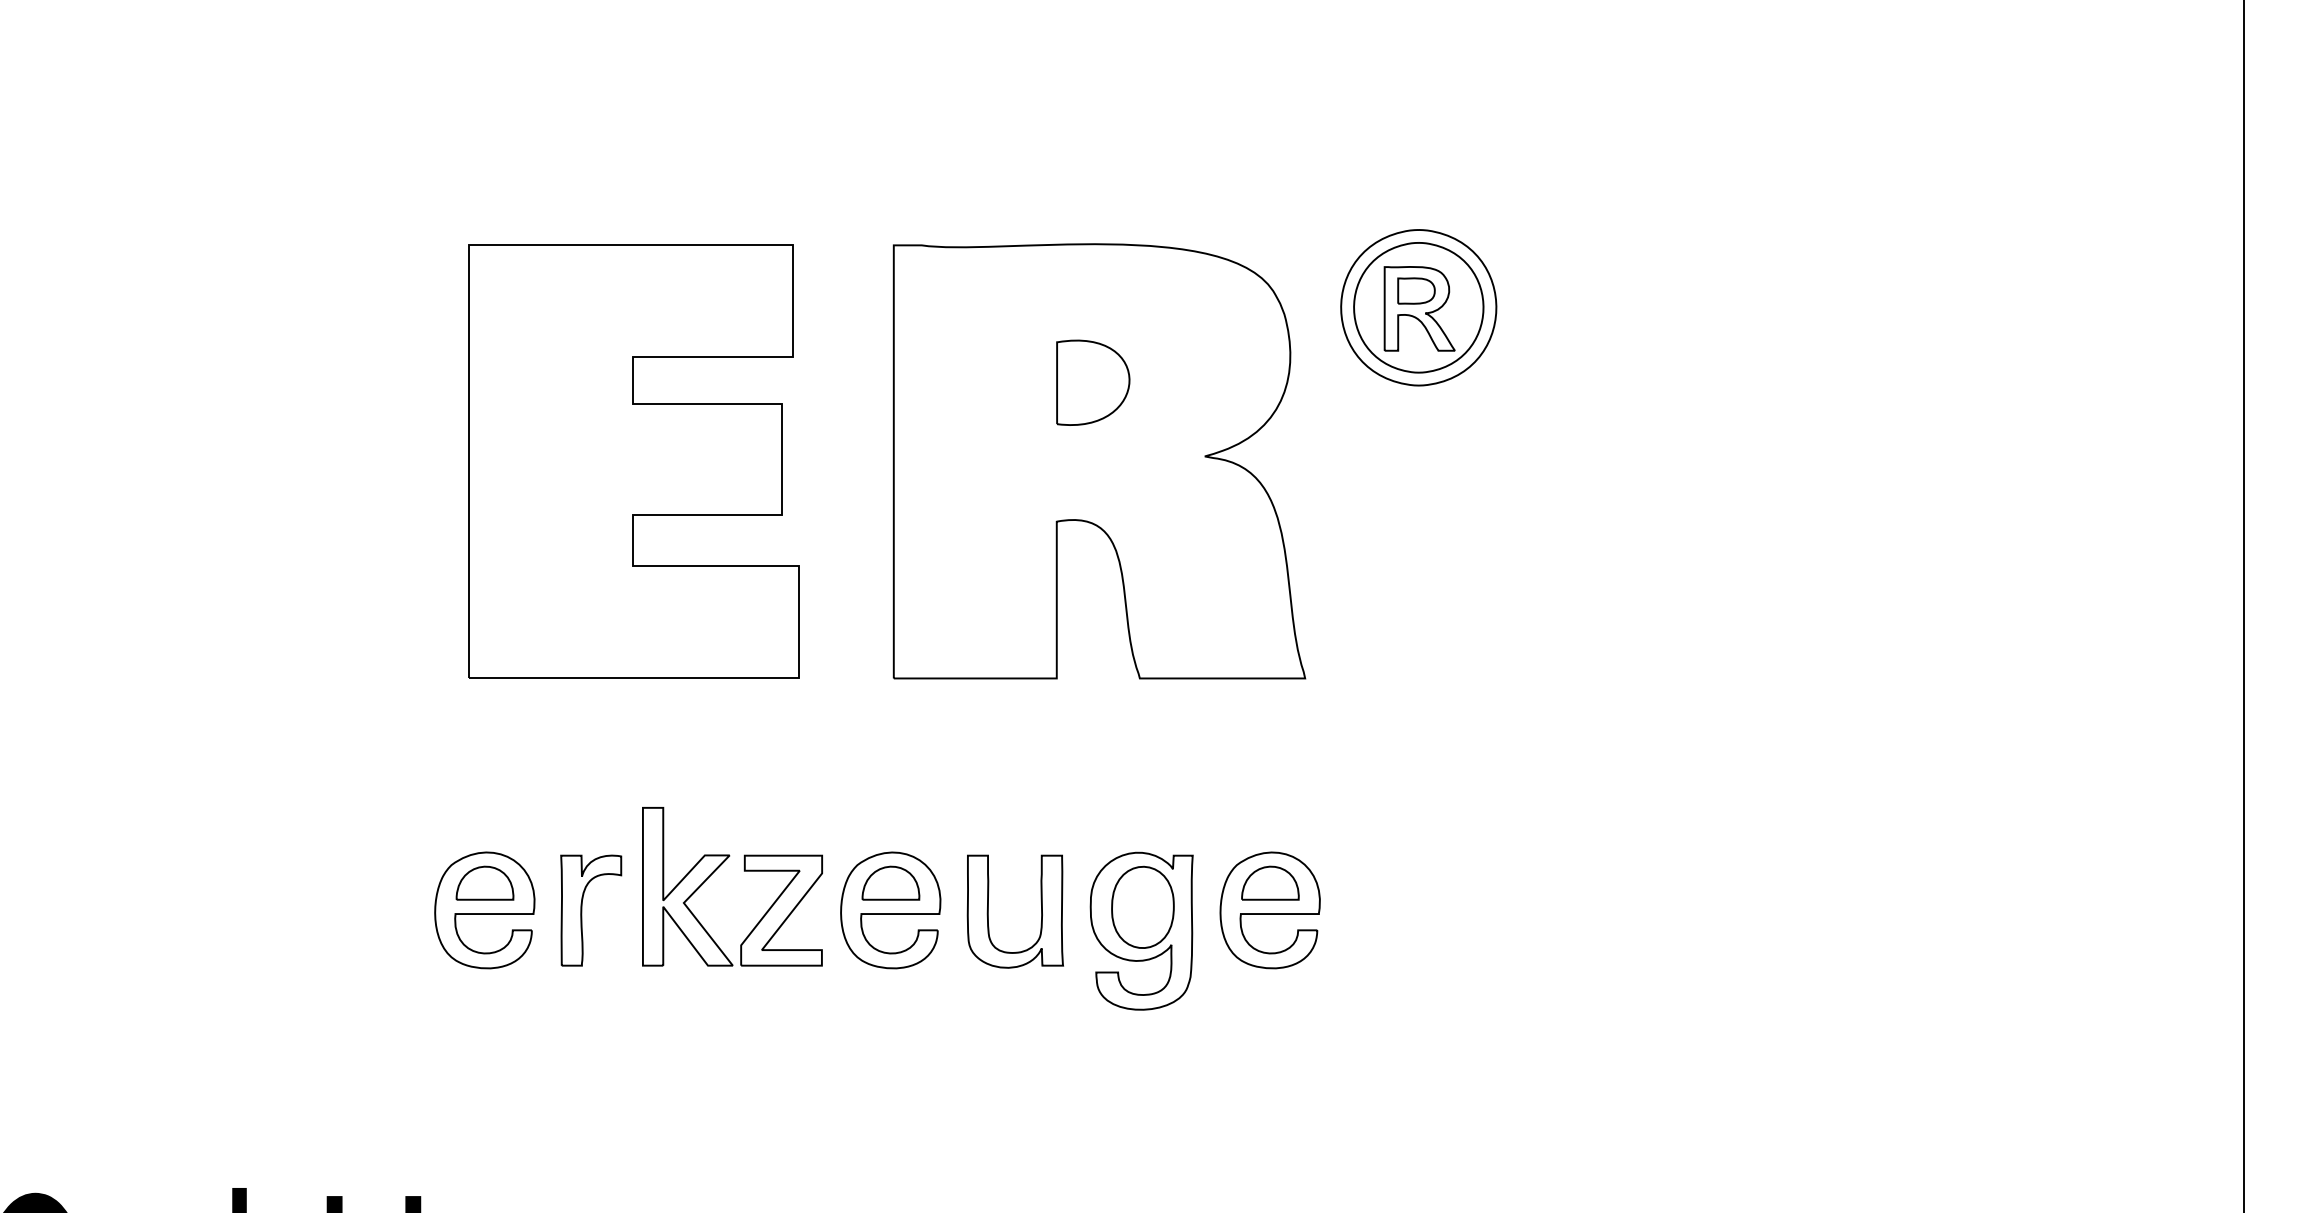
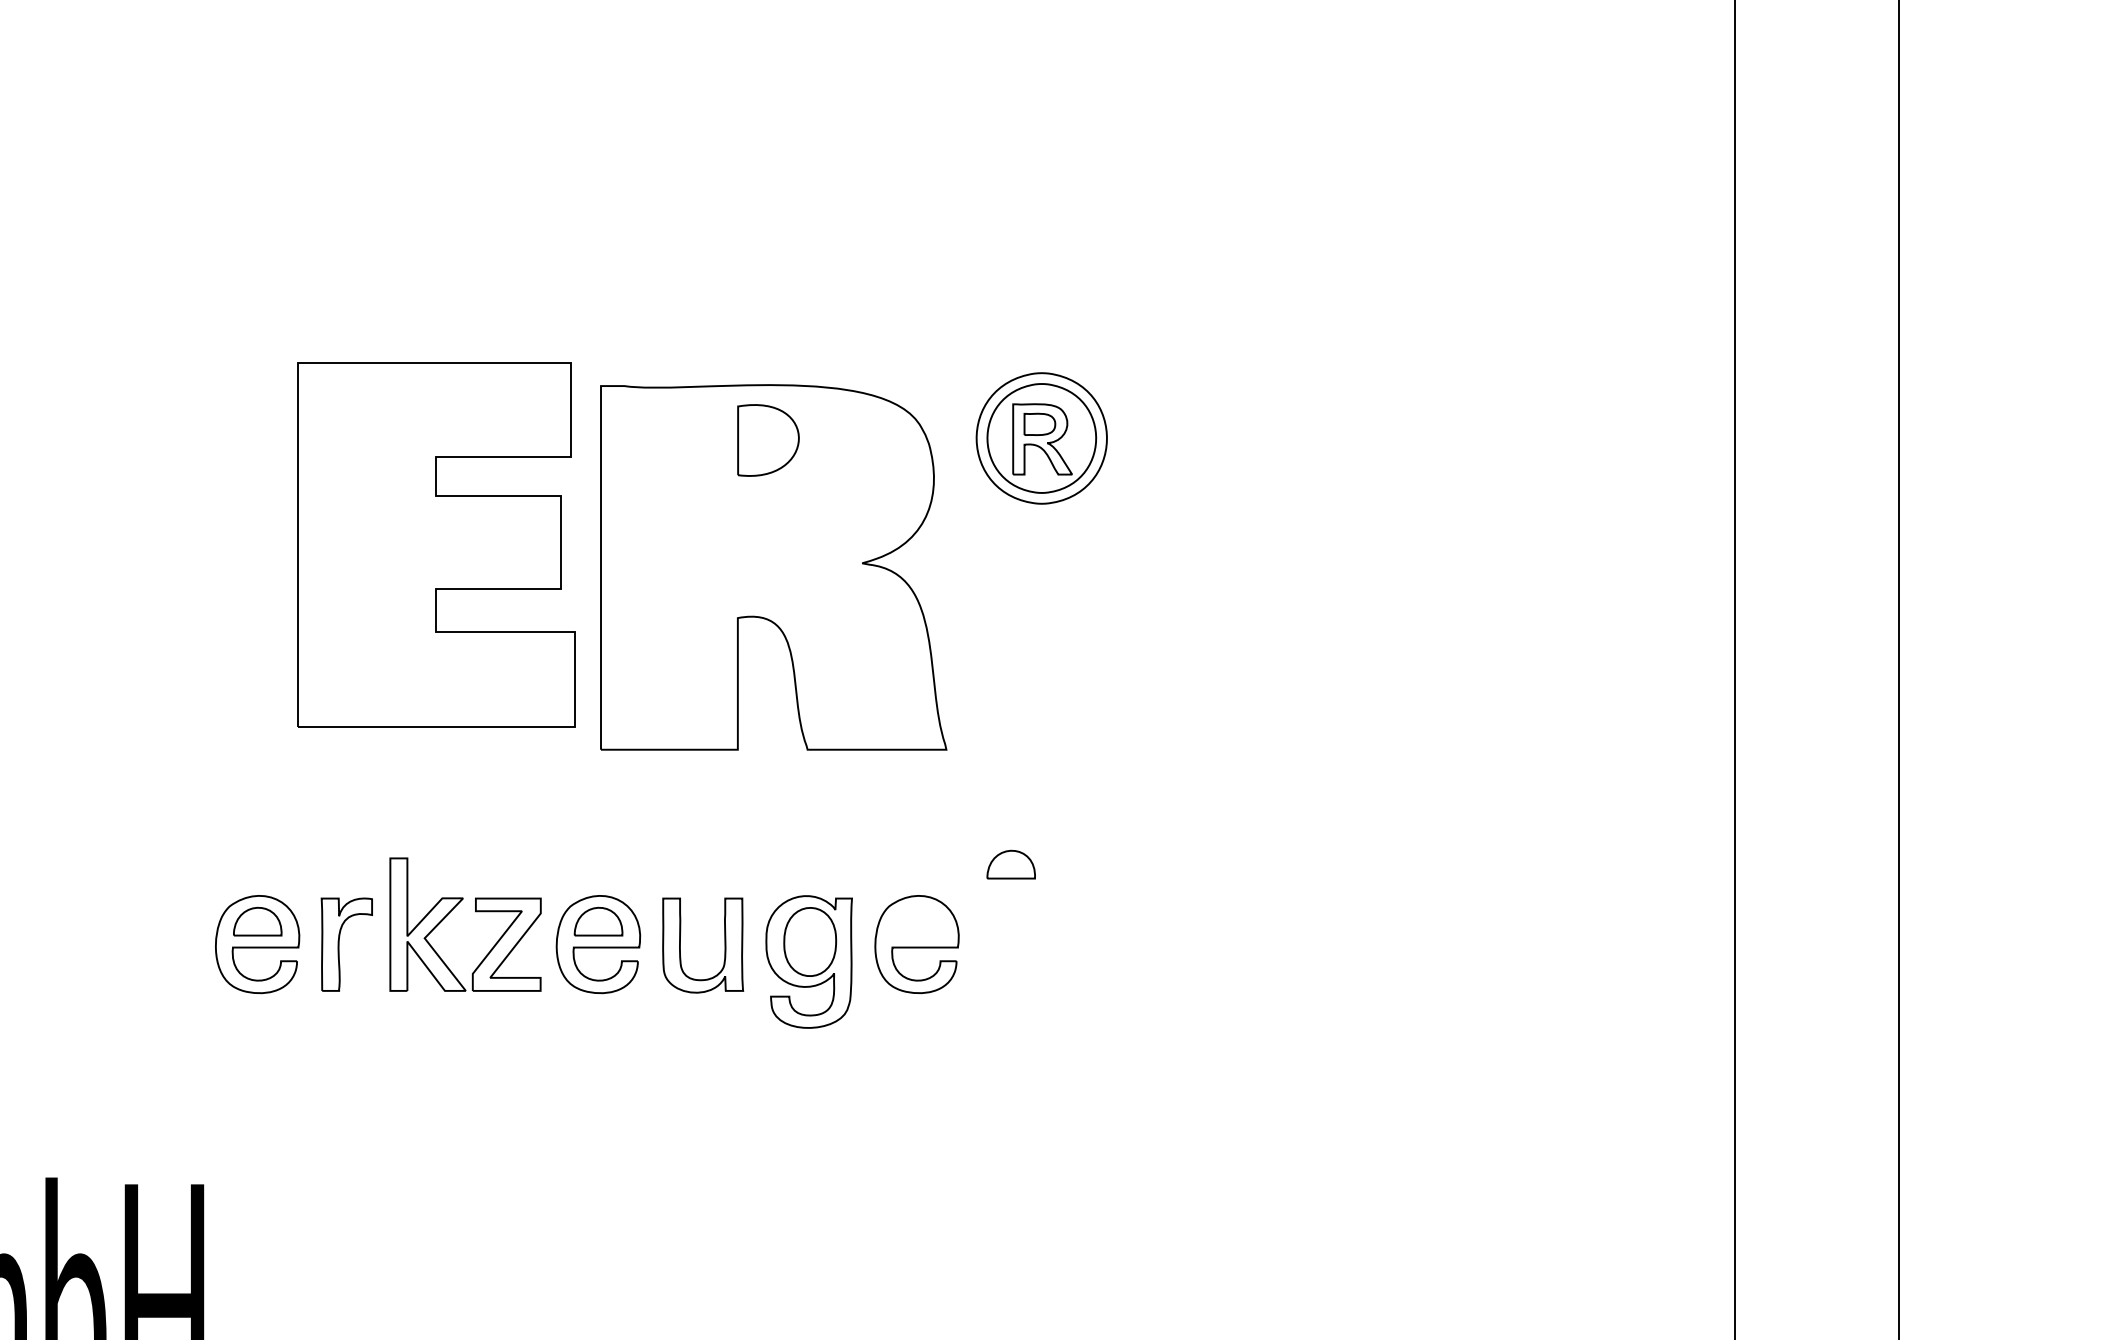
part: (1093, 382) -> (768, 440), moved
part: (633, 461) -> (436, 544), moved
part: (1269, 883) -> (1010, 864), moved

